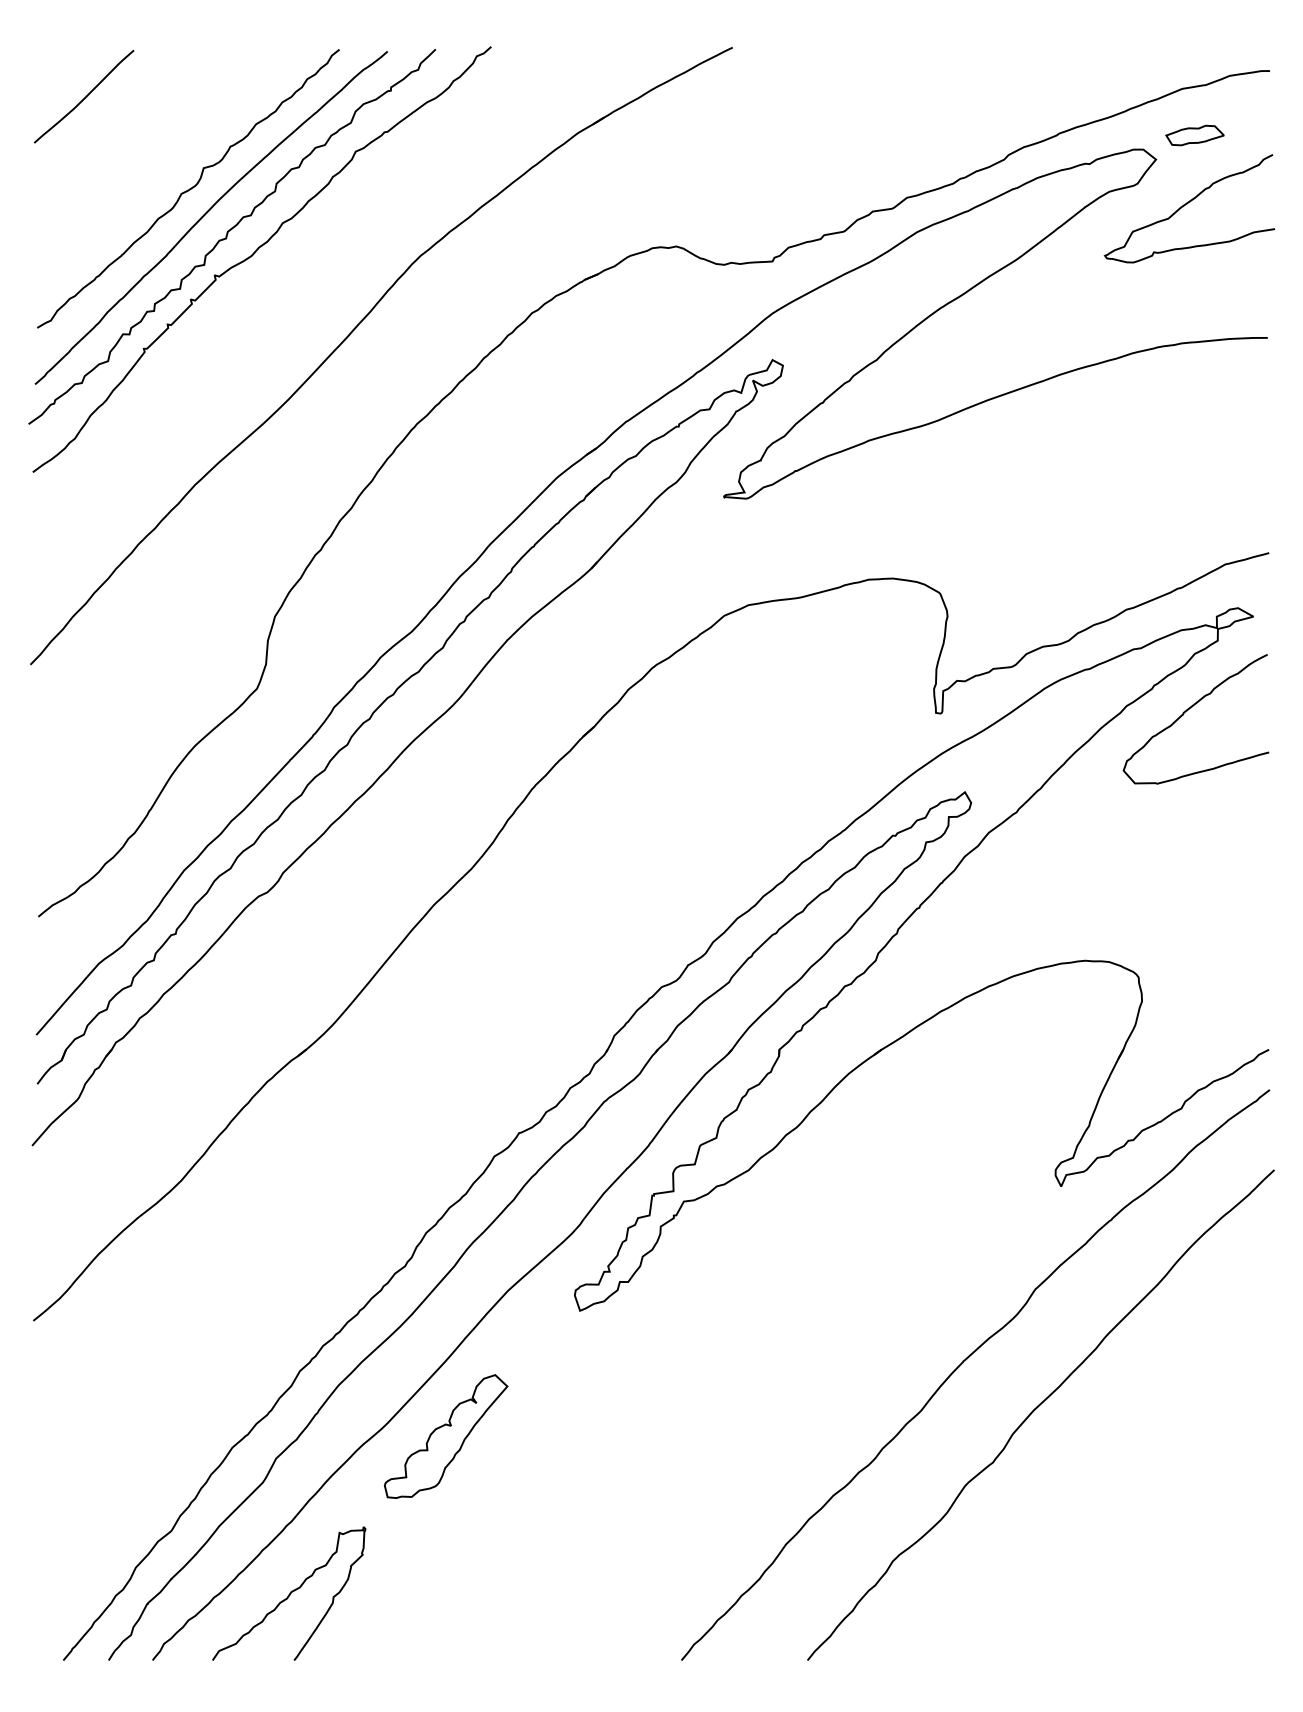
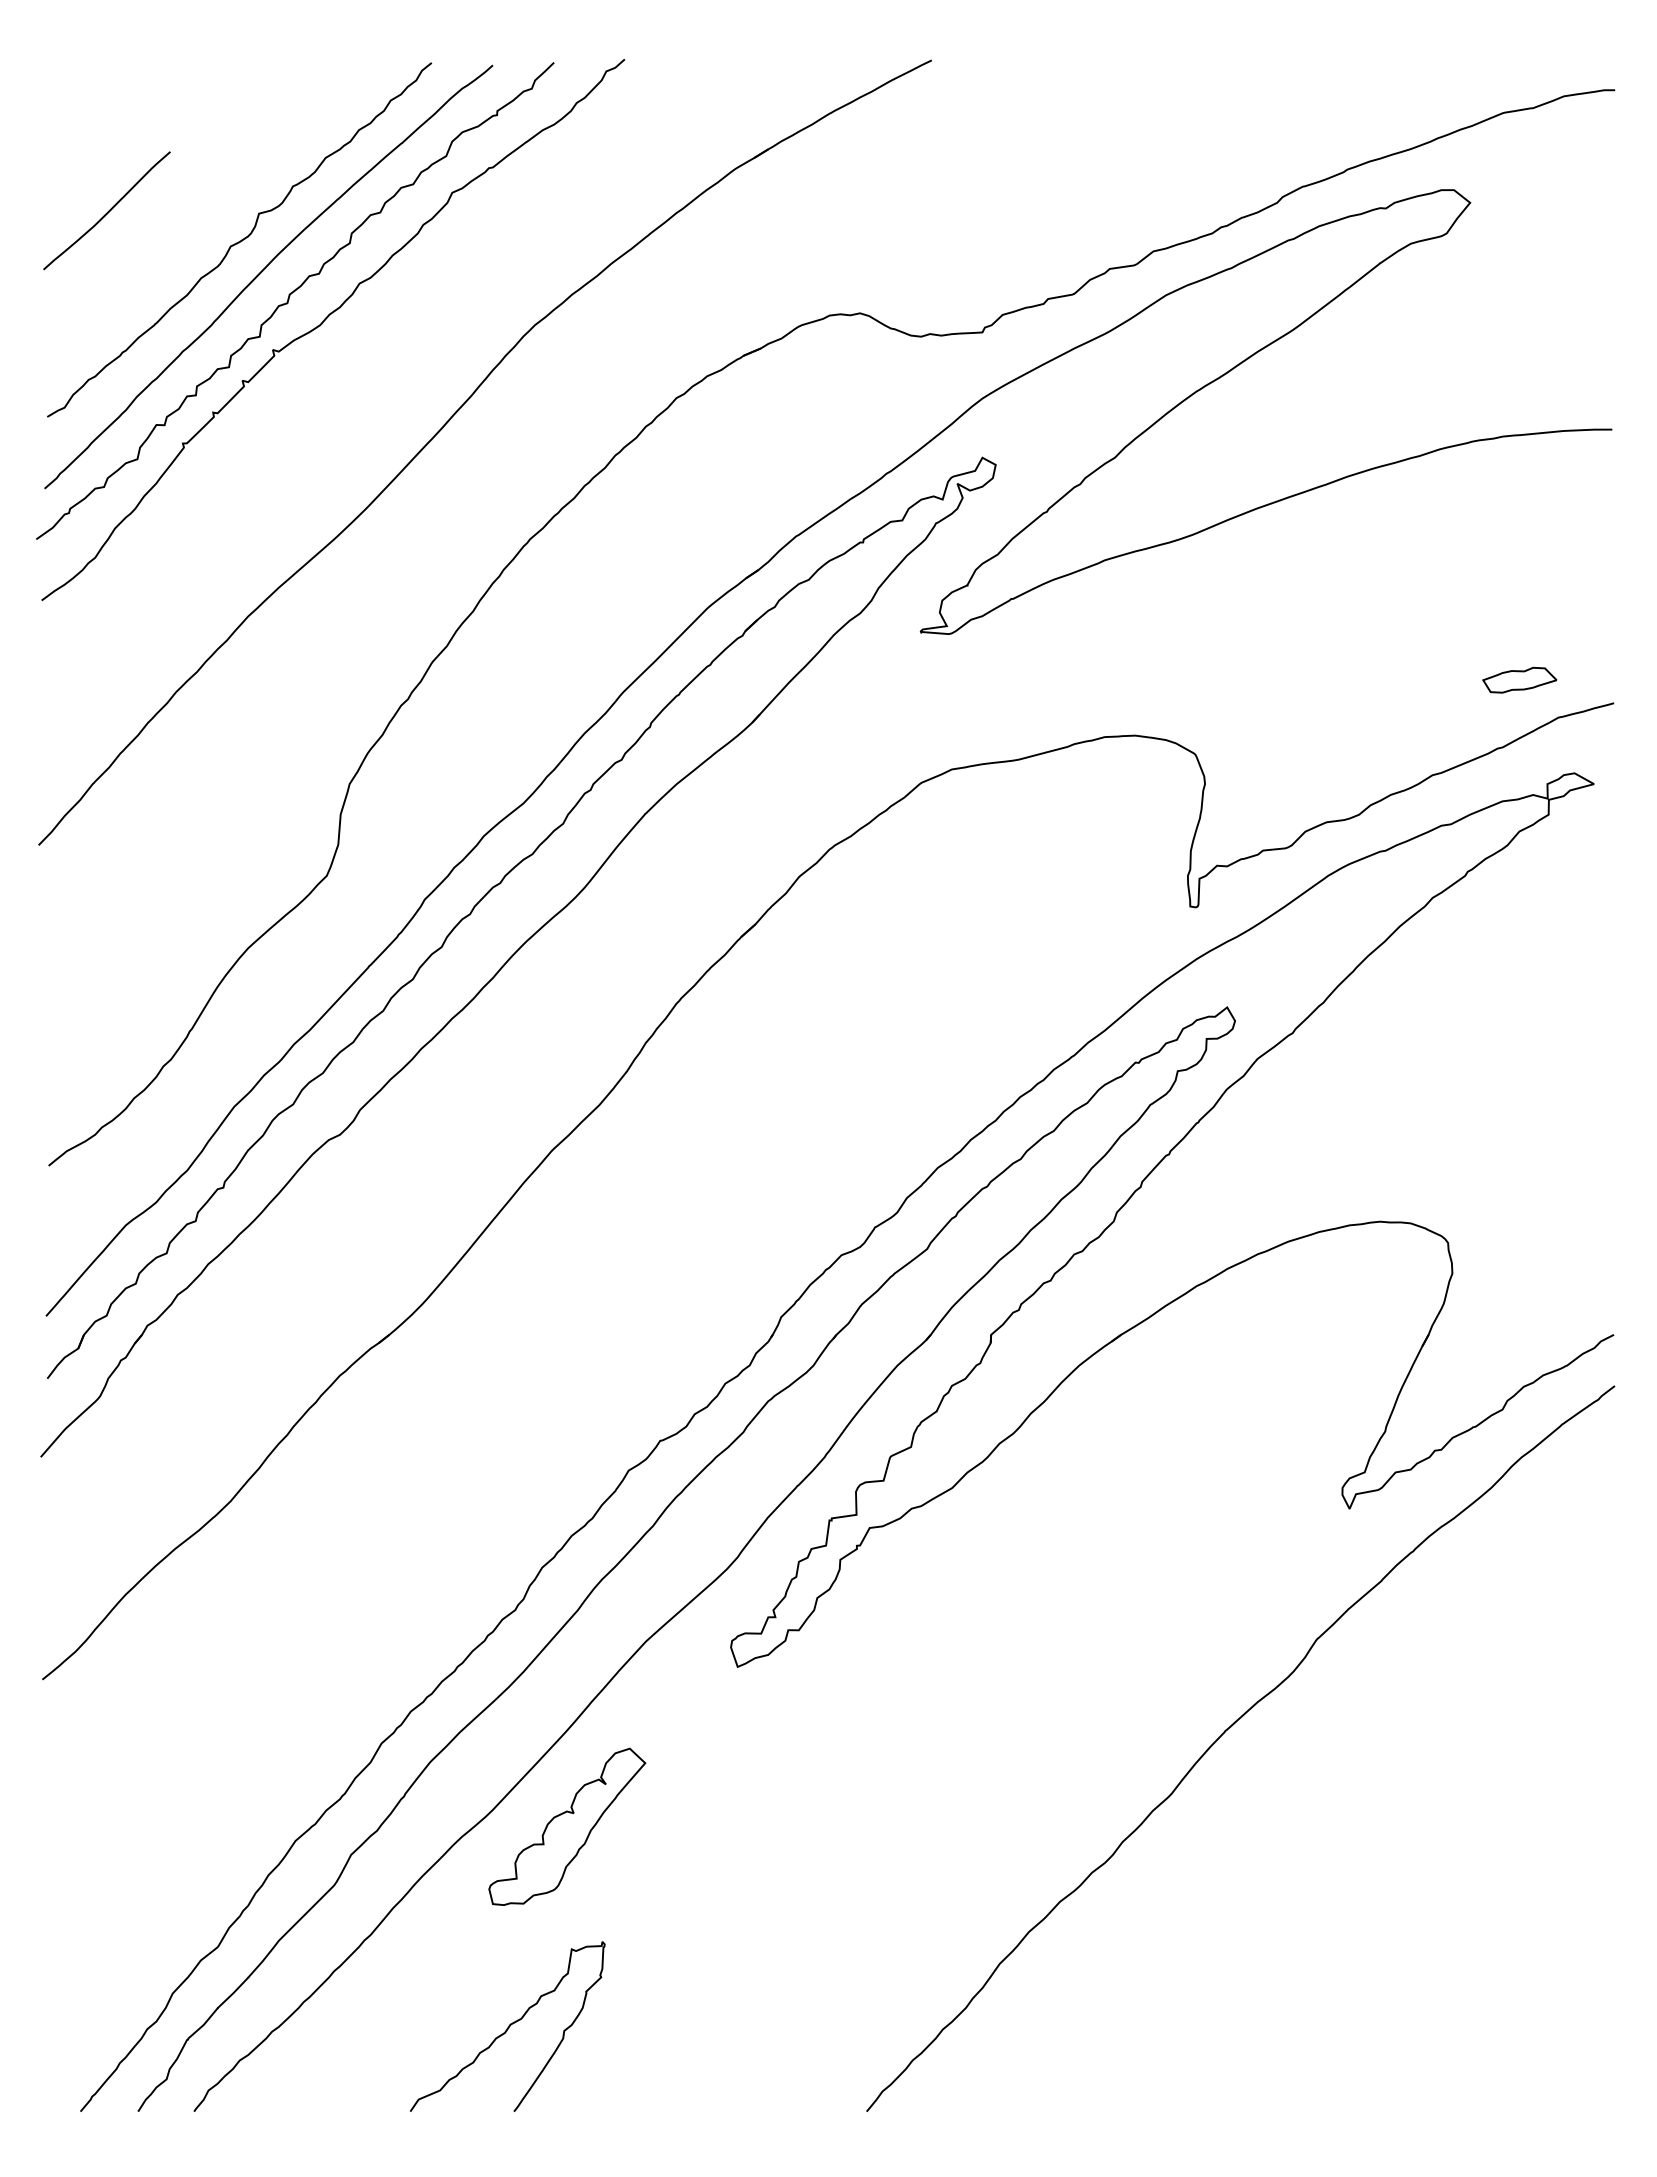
curve: (84, 97) -> (107, 211), moved
part: (1194, 134) -> (1519, 679), moved
curve: (1186, 204) -> (1508, 260), removed
curve: (1189, 709) -> (1512, 902), removed
curve: (1036, 1409) -> (1317, 1792), removed
curve: (289, 1593) -> (508, 2026), moved

